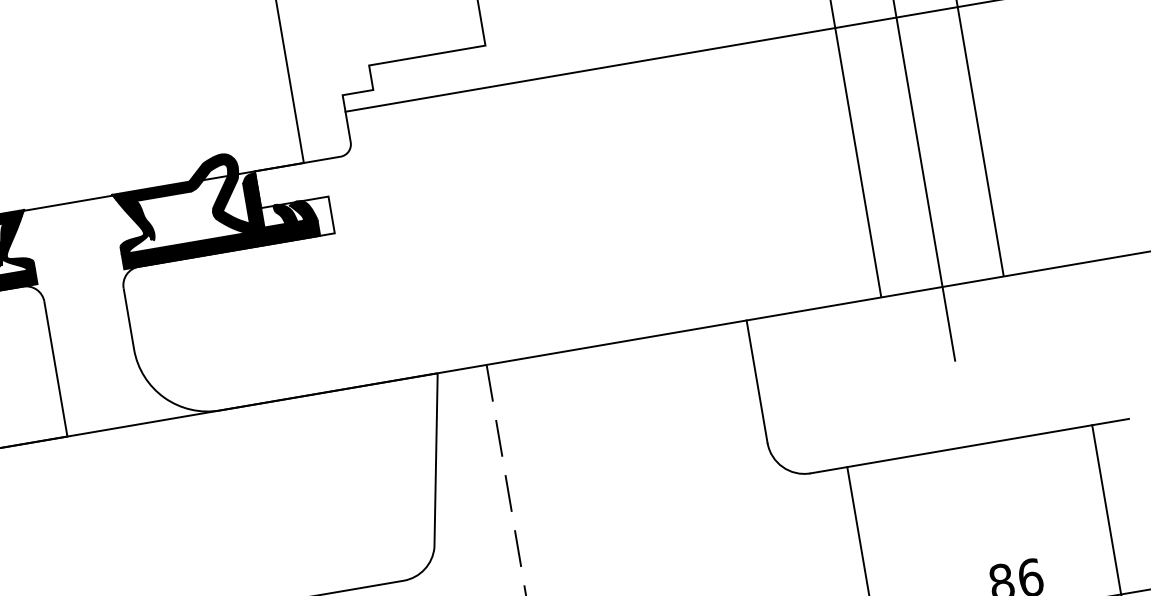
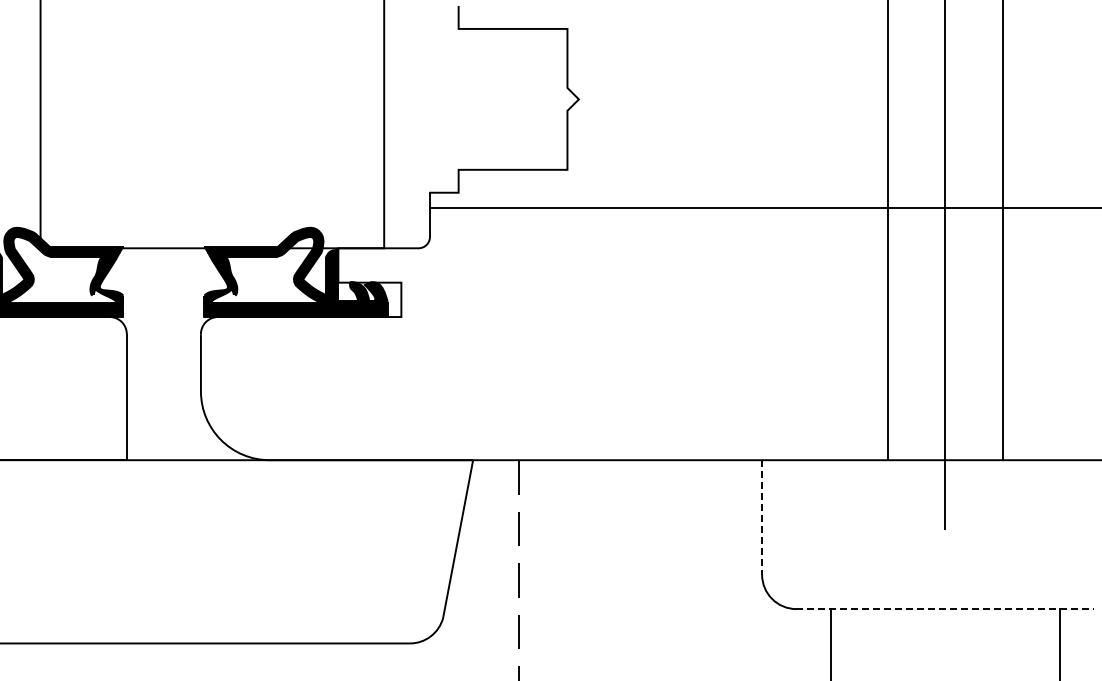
line: (757, 381) -> (762, 517), solid -> dashed
line: (969, 446) -> (945, 609), solid -> dashed

